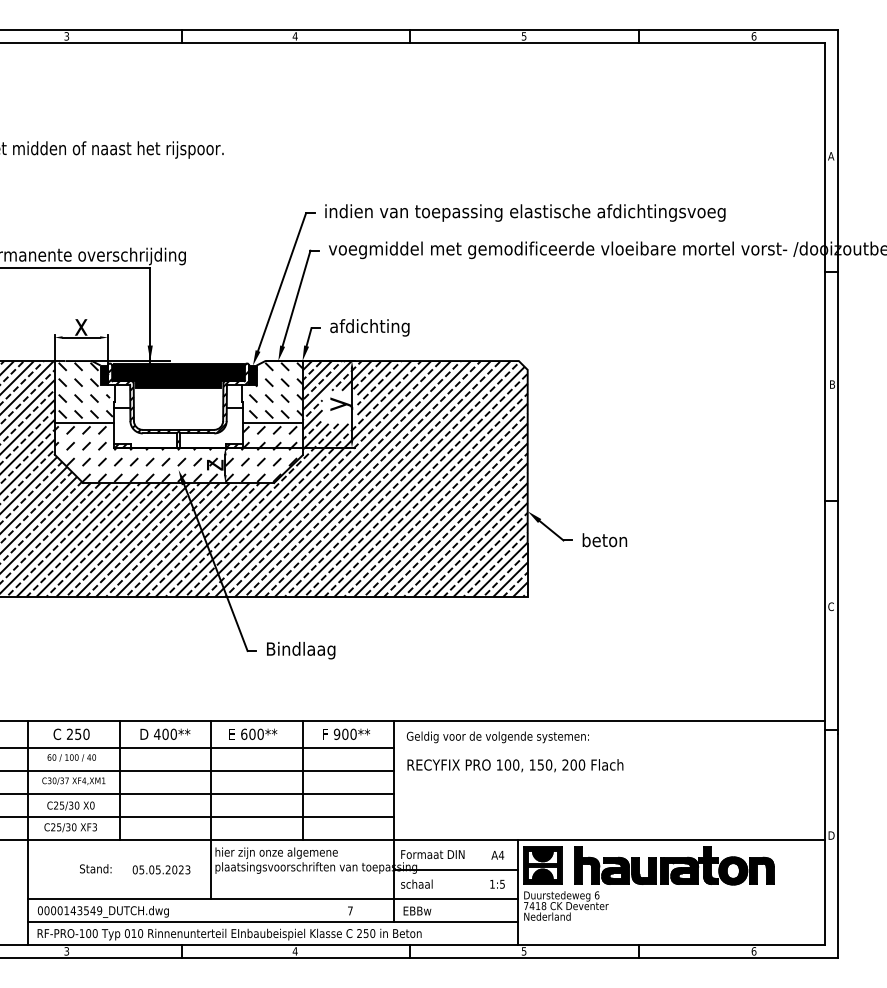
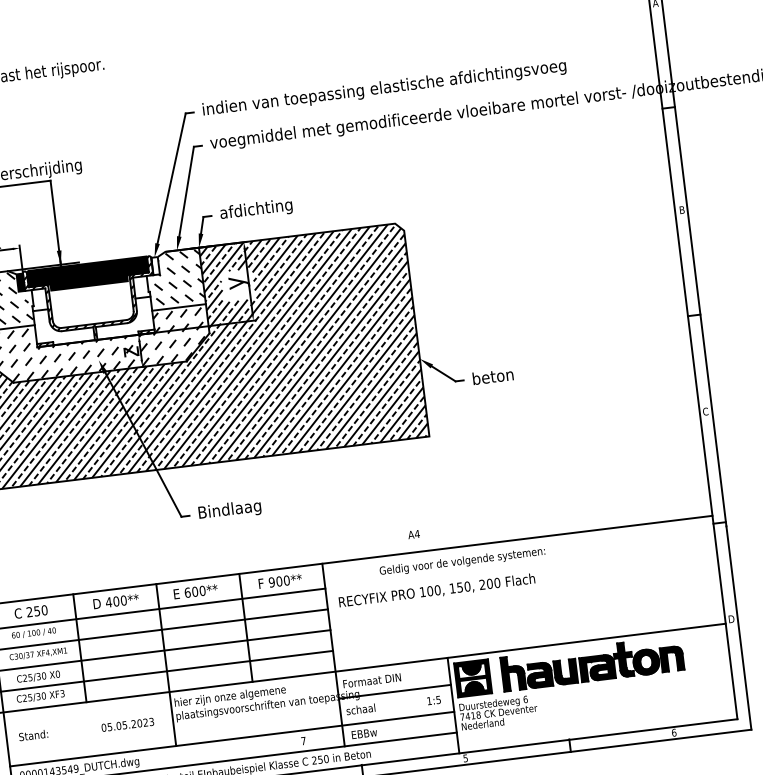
fill: (252, 374) -> (155, 265), removed
text: (497, 737) -> (462, 561), moved
text: (497, 855) -> (413, 534), moved
text: (95, 868) -> (33, 735), moved

